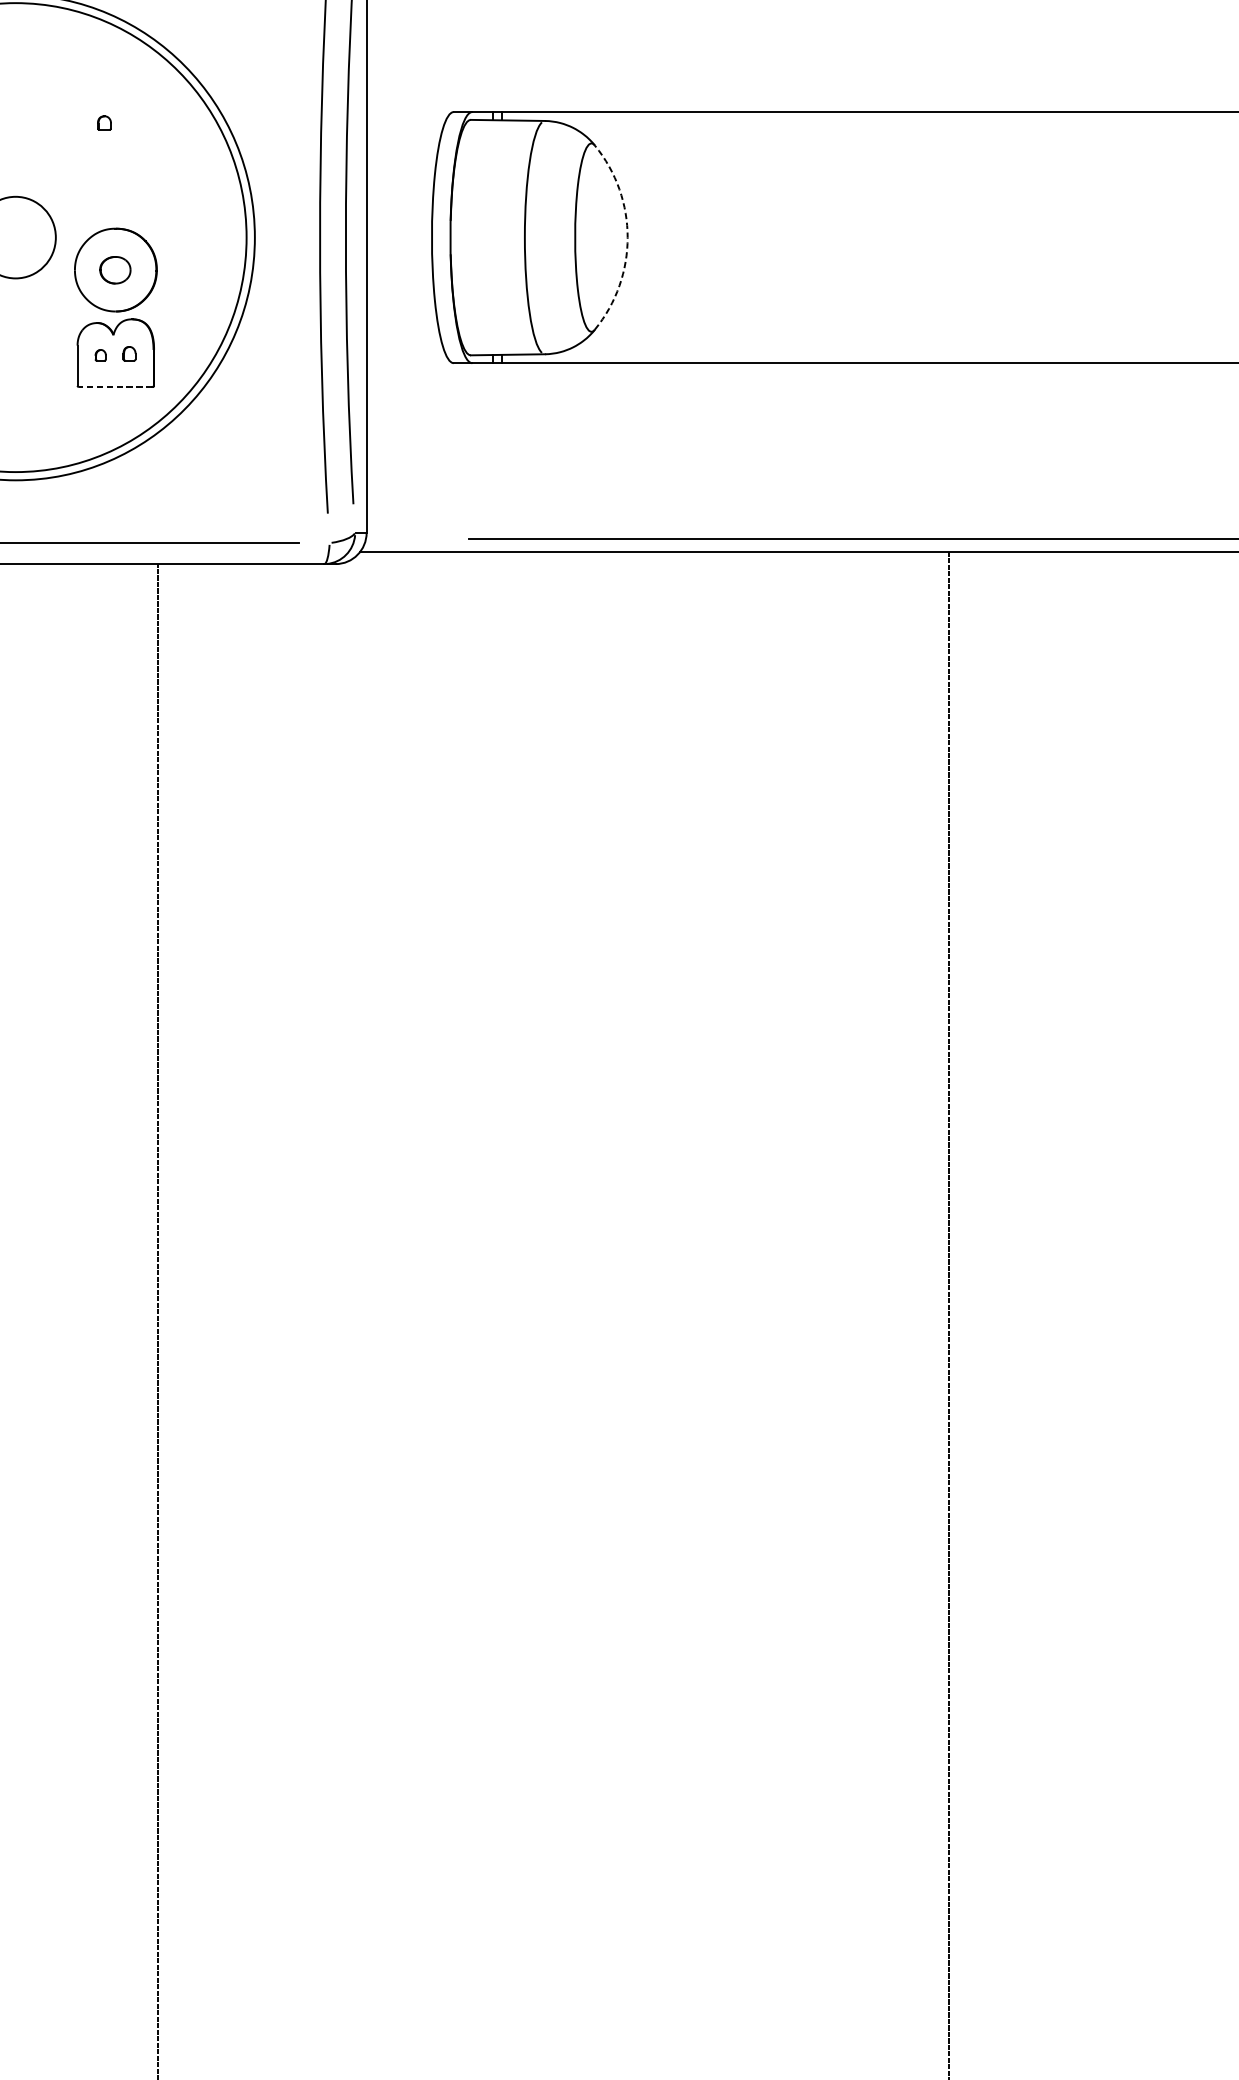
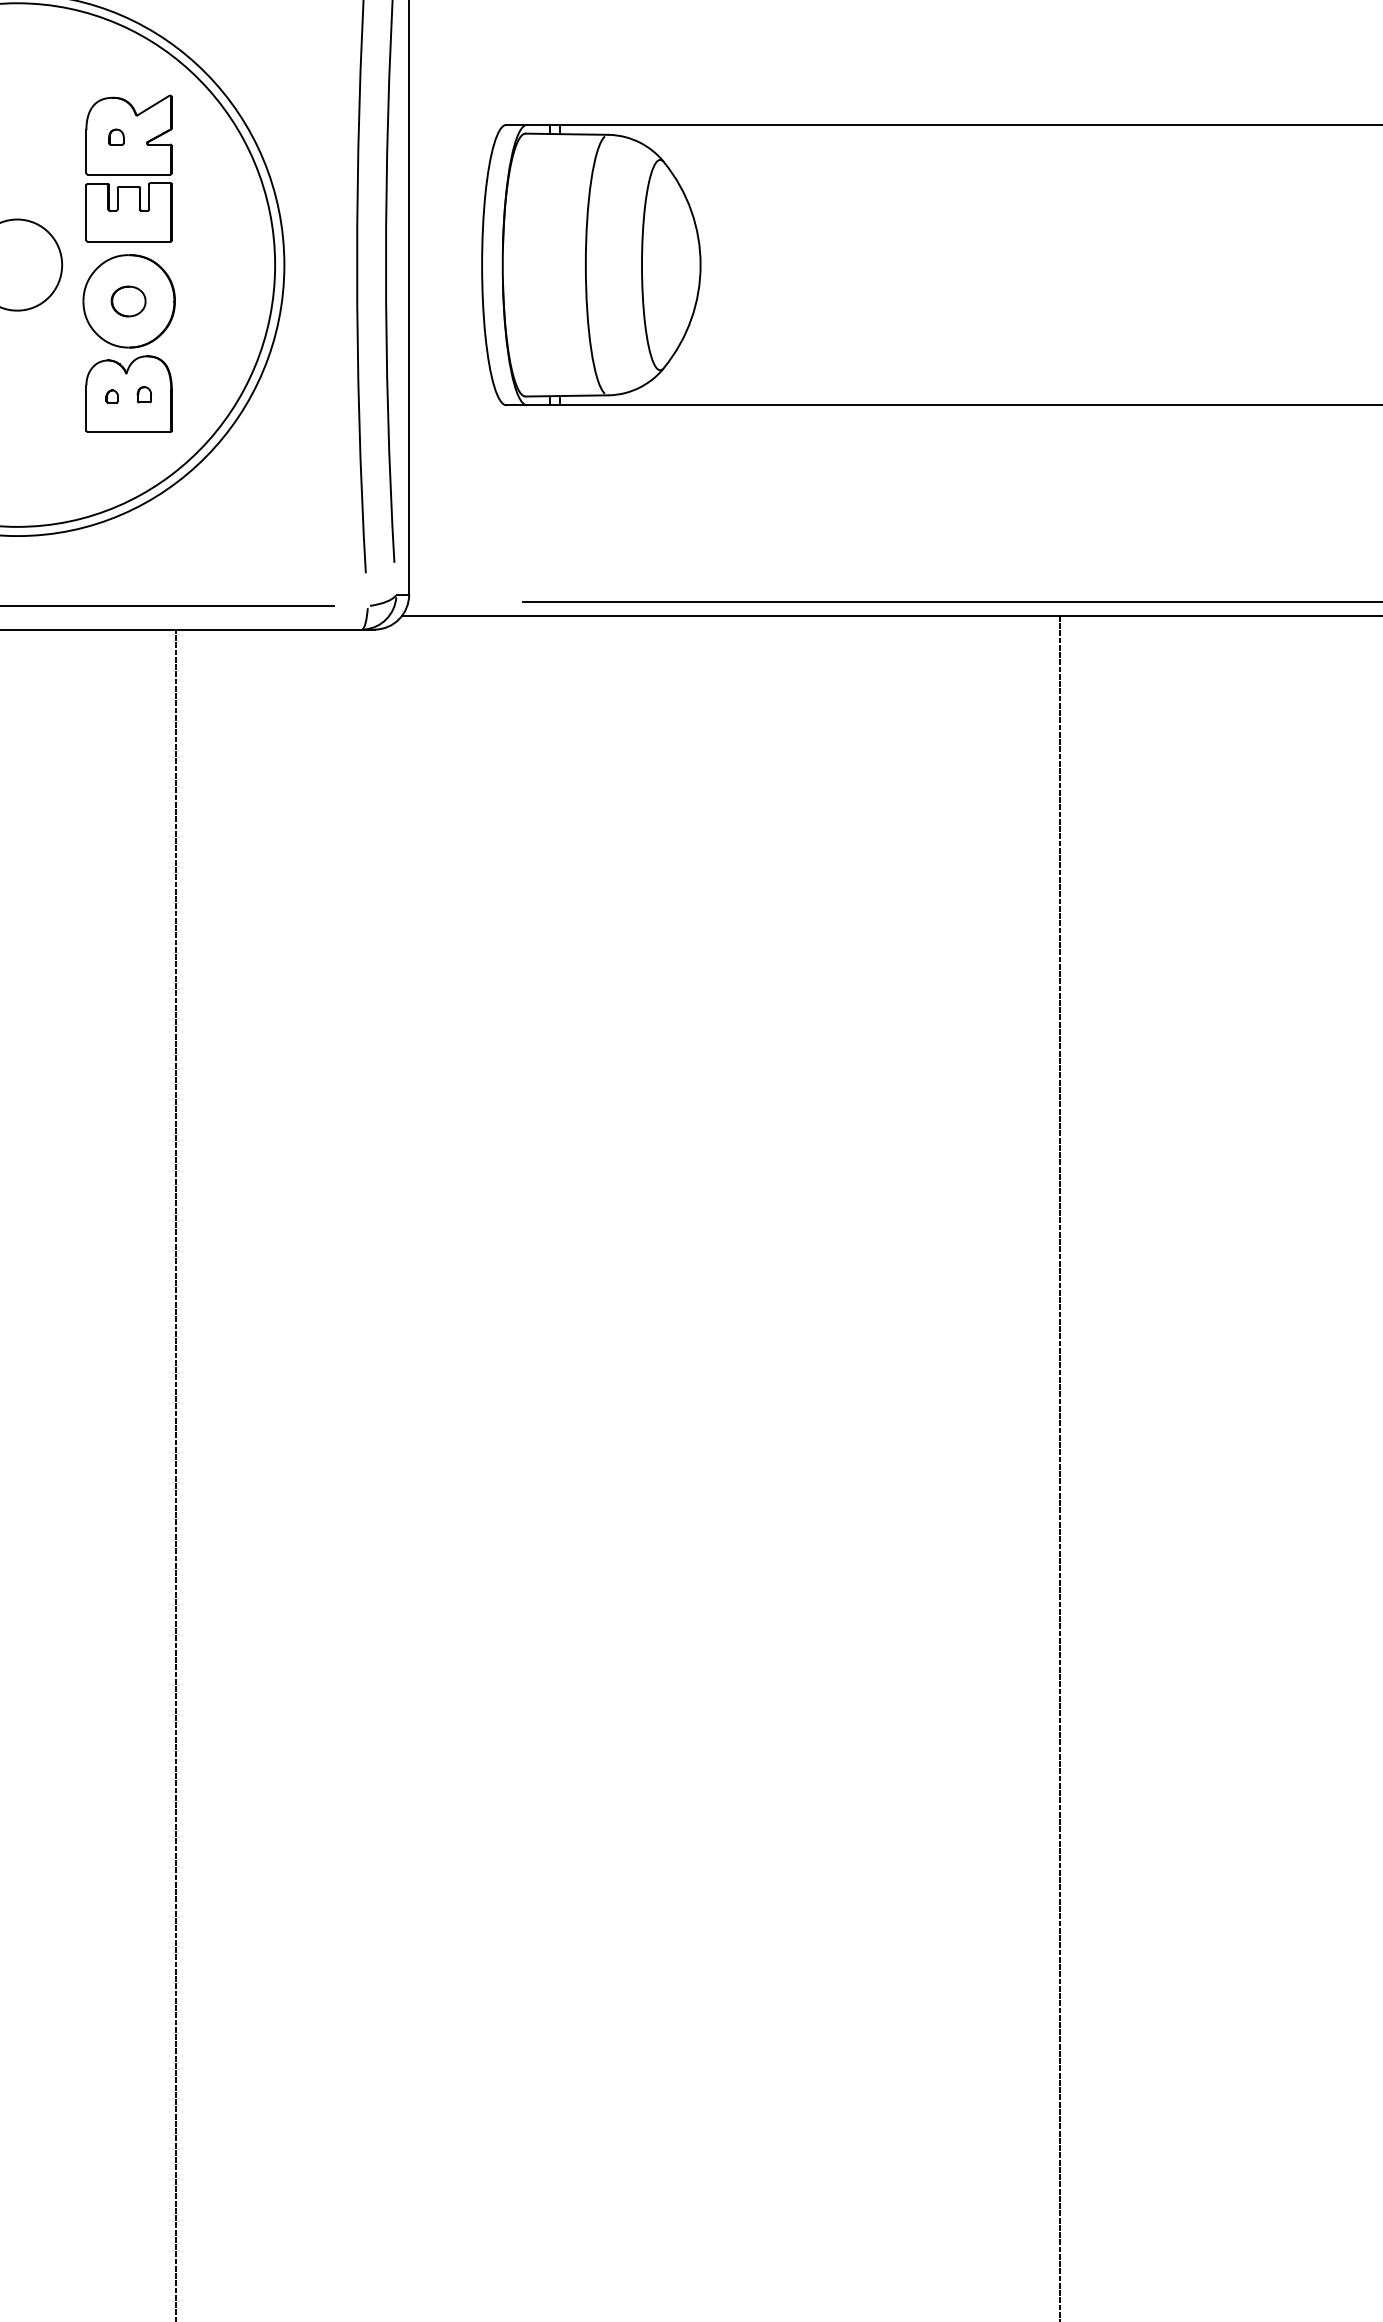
part: (115, 151) -> (128, 168), added
arc: (627, 237) -> (700, 265), dashed -> solid
line: (115, 387) -> (128, 432), dashed -> solid

